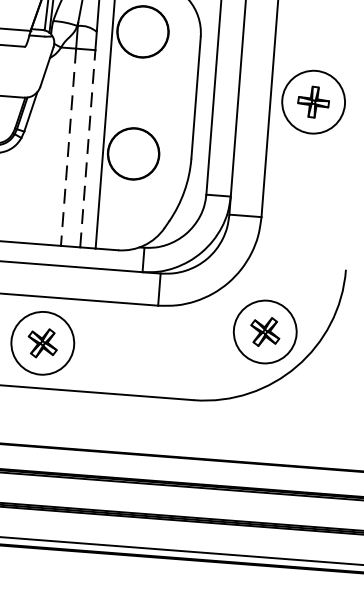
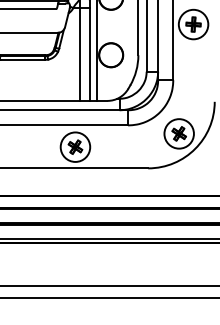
line: (87, 148) -> (89, 54), dashed -> solid
line: (68, 149) -> (80, 55), dashed -> solid

